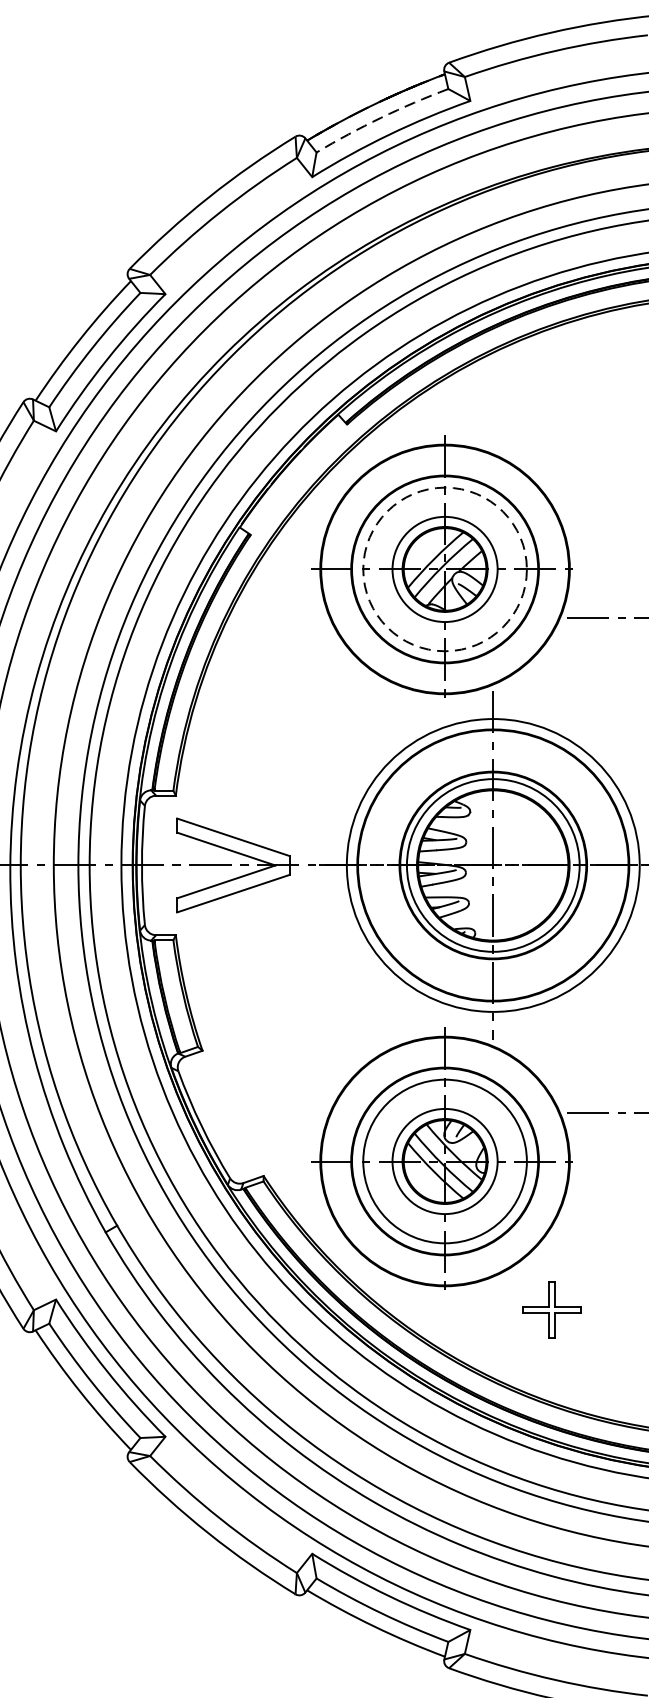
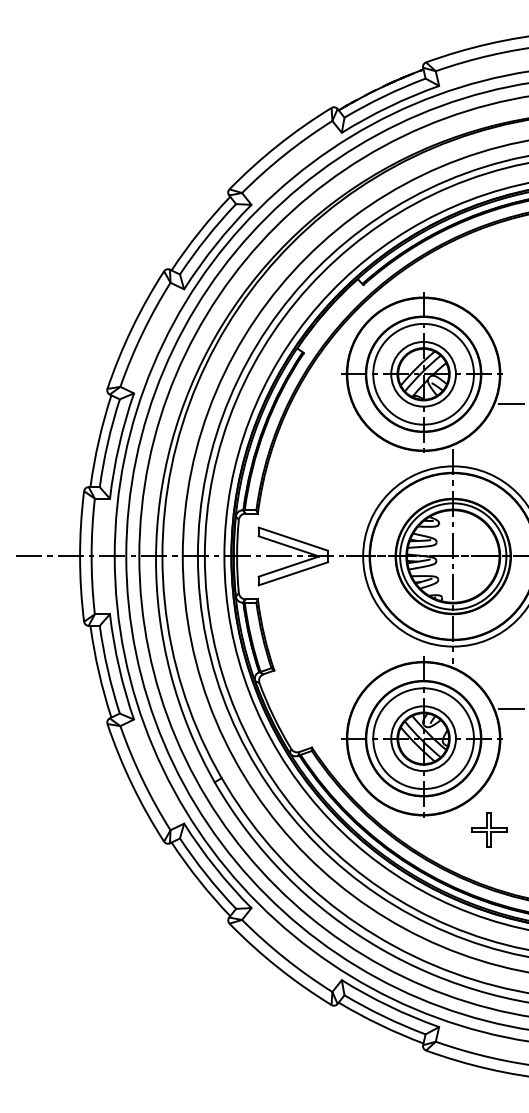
arc: (381, 118) -> (384, 96), dashed -> solid
circle: (444, 568) -> (423, 373), dashed -> solid

